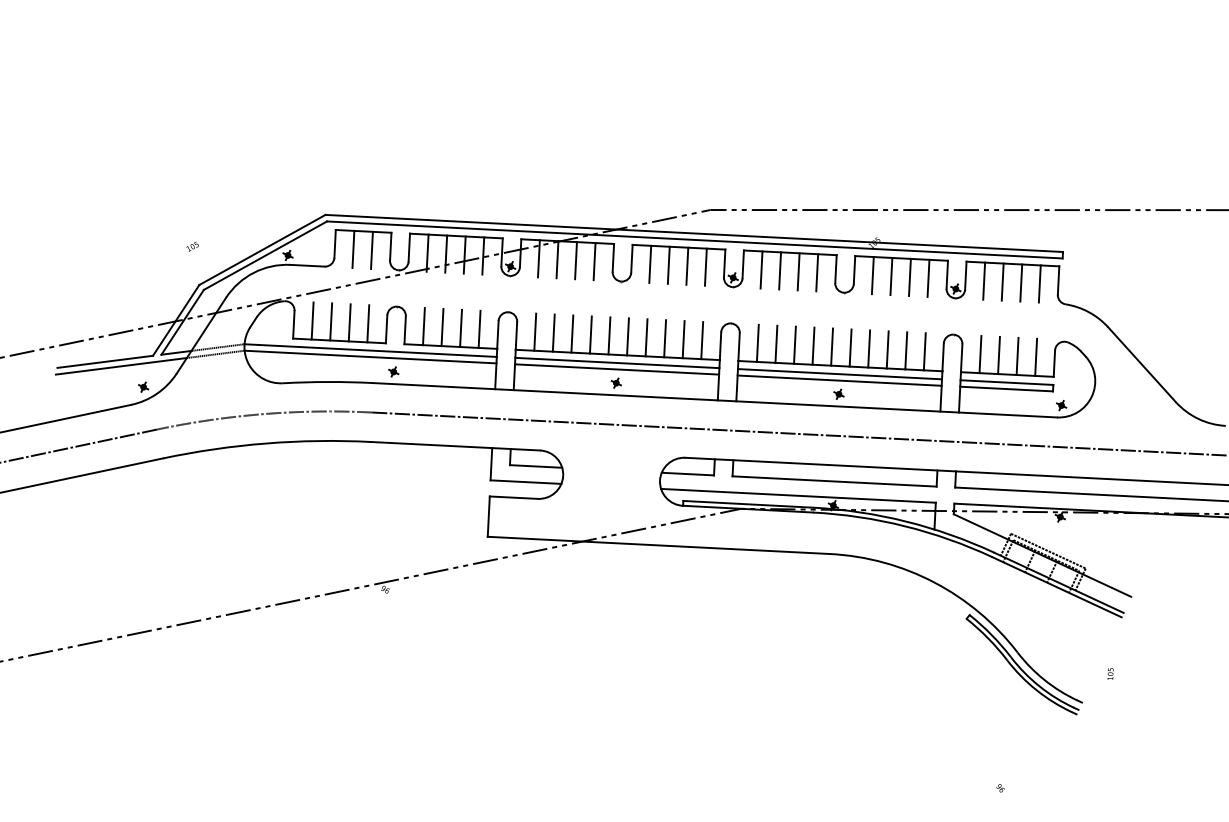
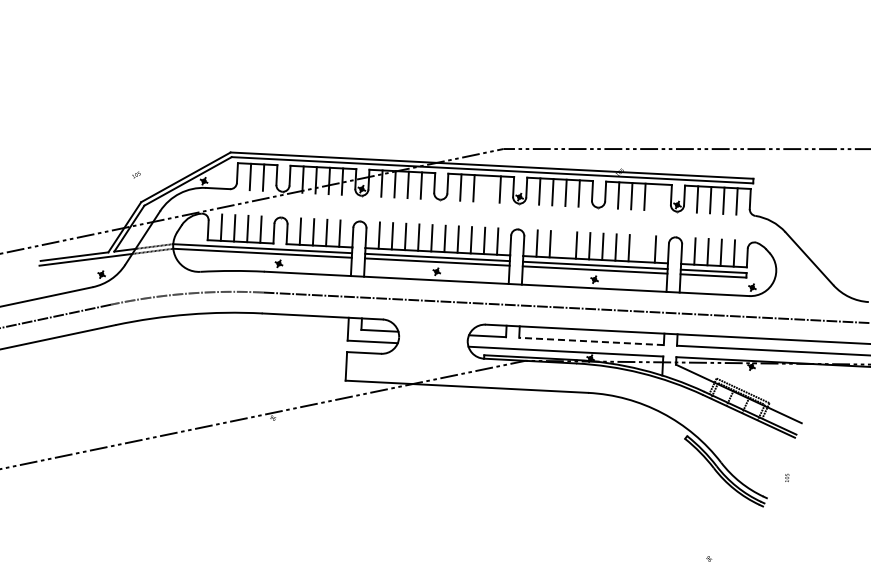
line: (686, 265) -> (486, 188), removed
line: (927, 278) -> (657, 197), removed
line: (795, 344) -> (563, 244), removed
line: (905, 350) -> (641, 248), removed
line: (834, 481) -> (591, 341), solid -> dashed

